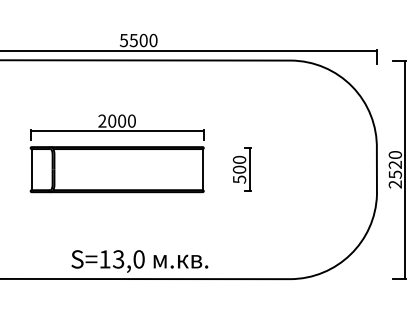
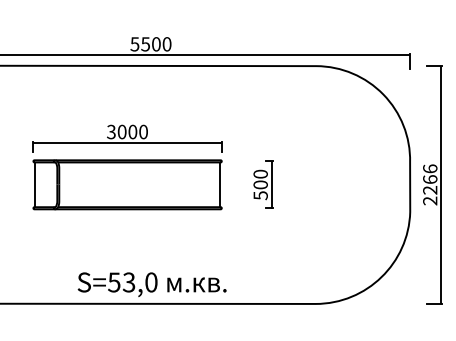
text: (102, 121) -> (111, 132), 2000 -> 3000
text: (395, 164) -> (430, 179), 2520 -> 2266
text: (104, 259) -> (113, 282), S=13,0 -> S=53,0

